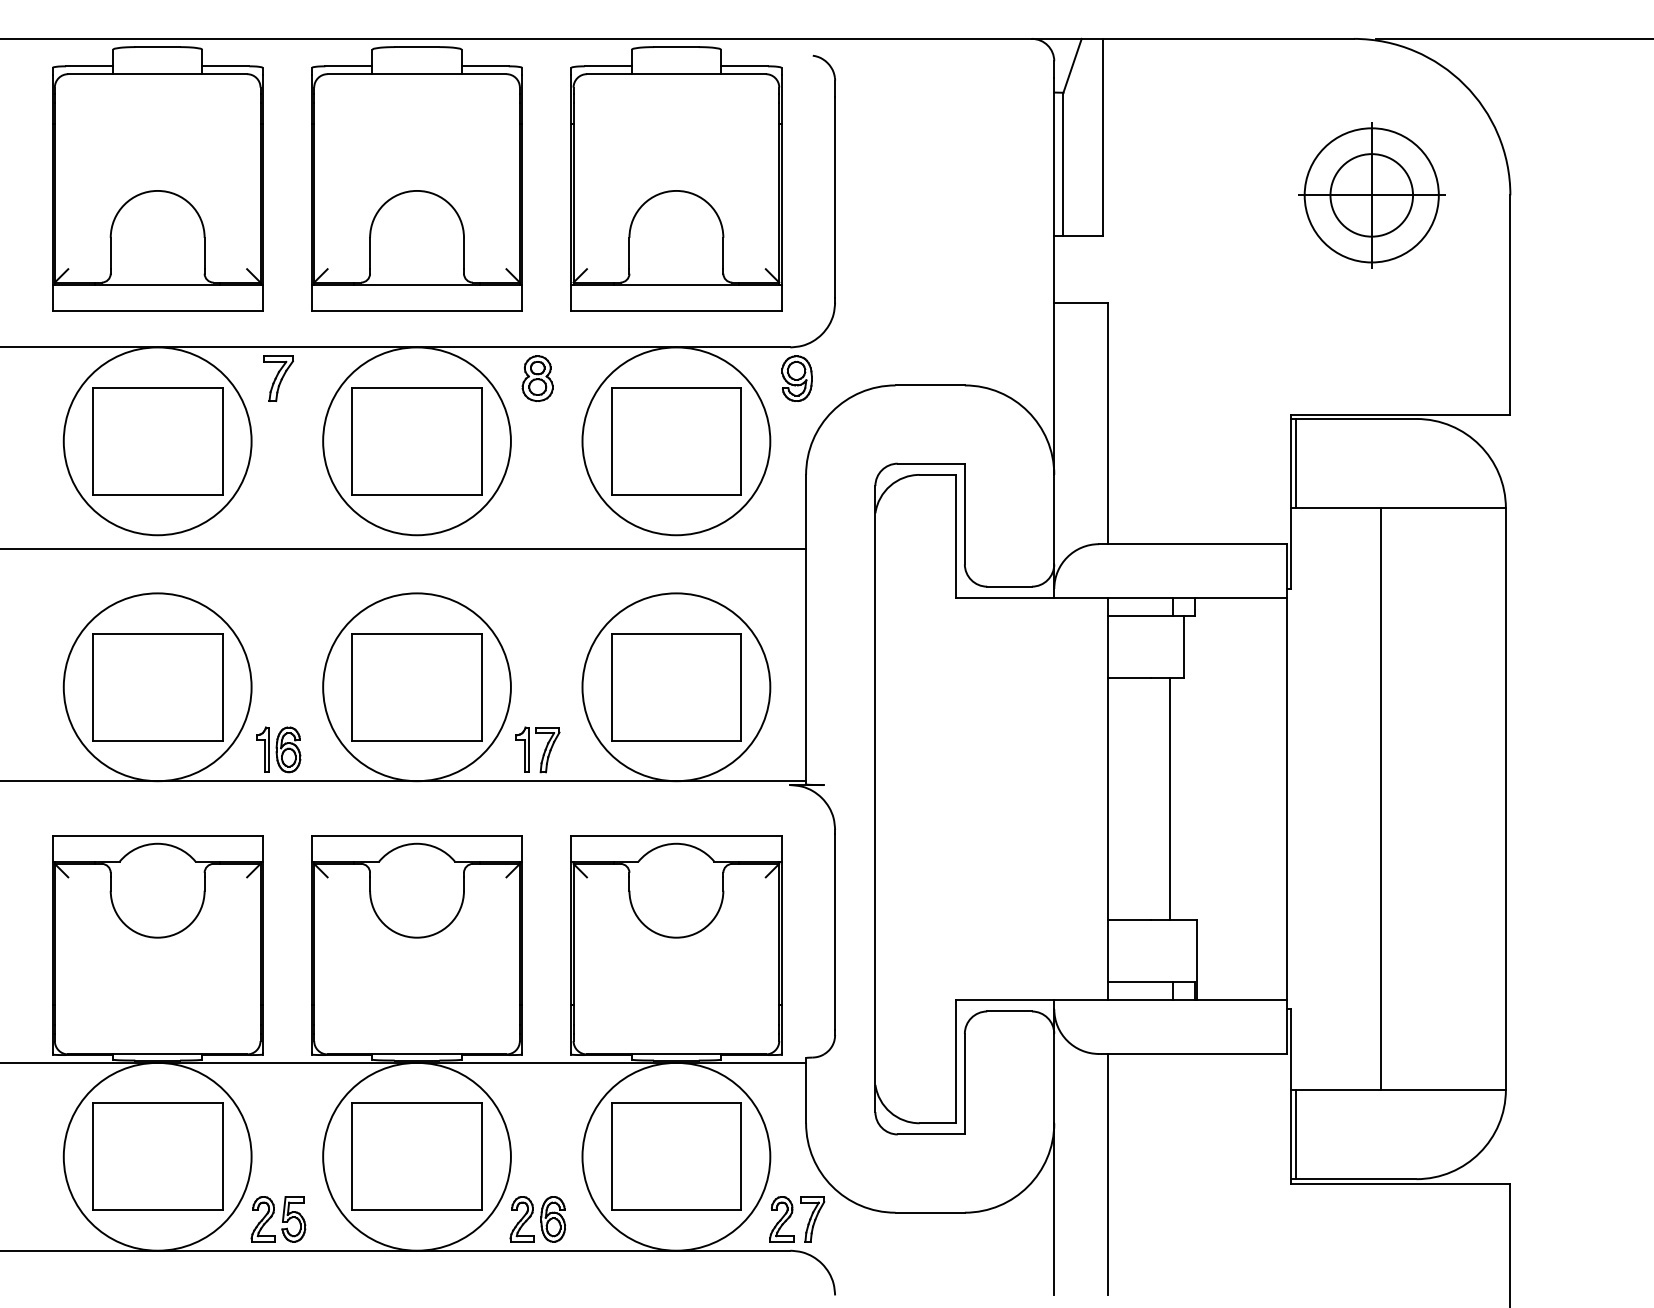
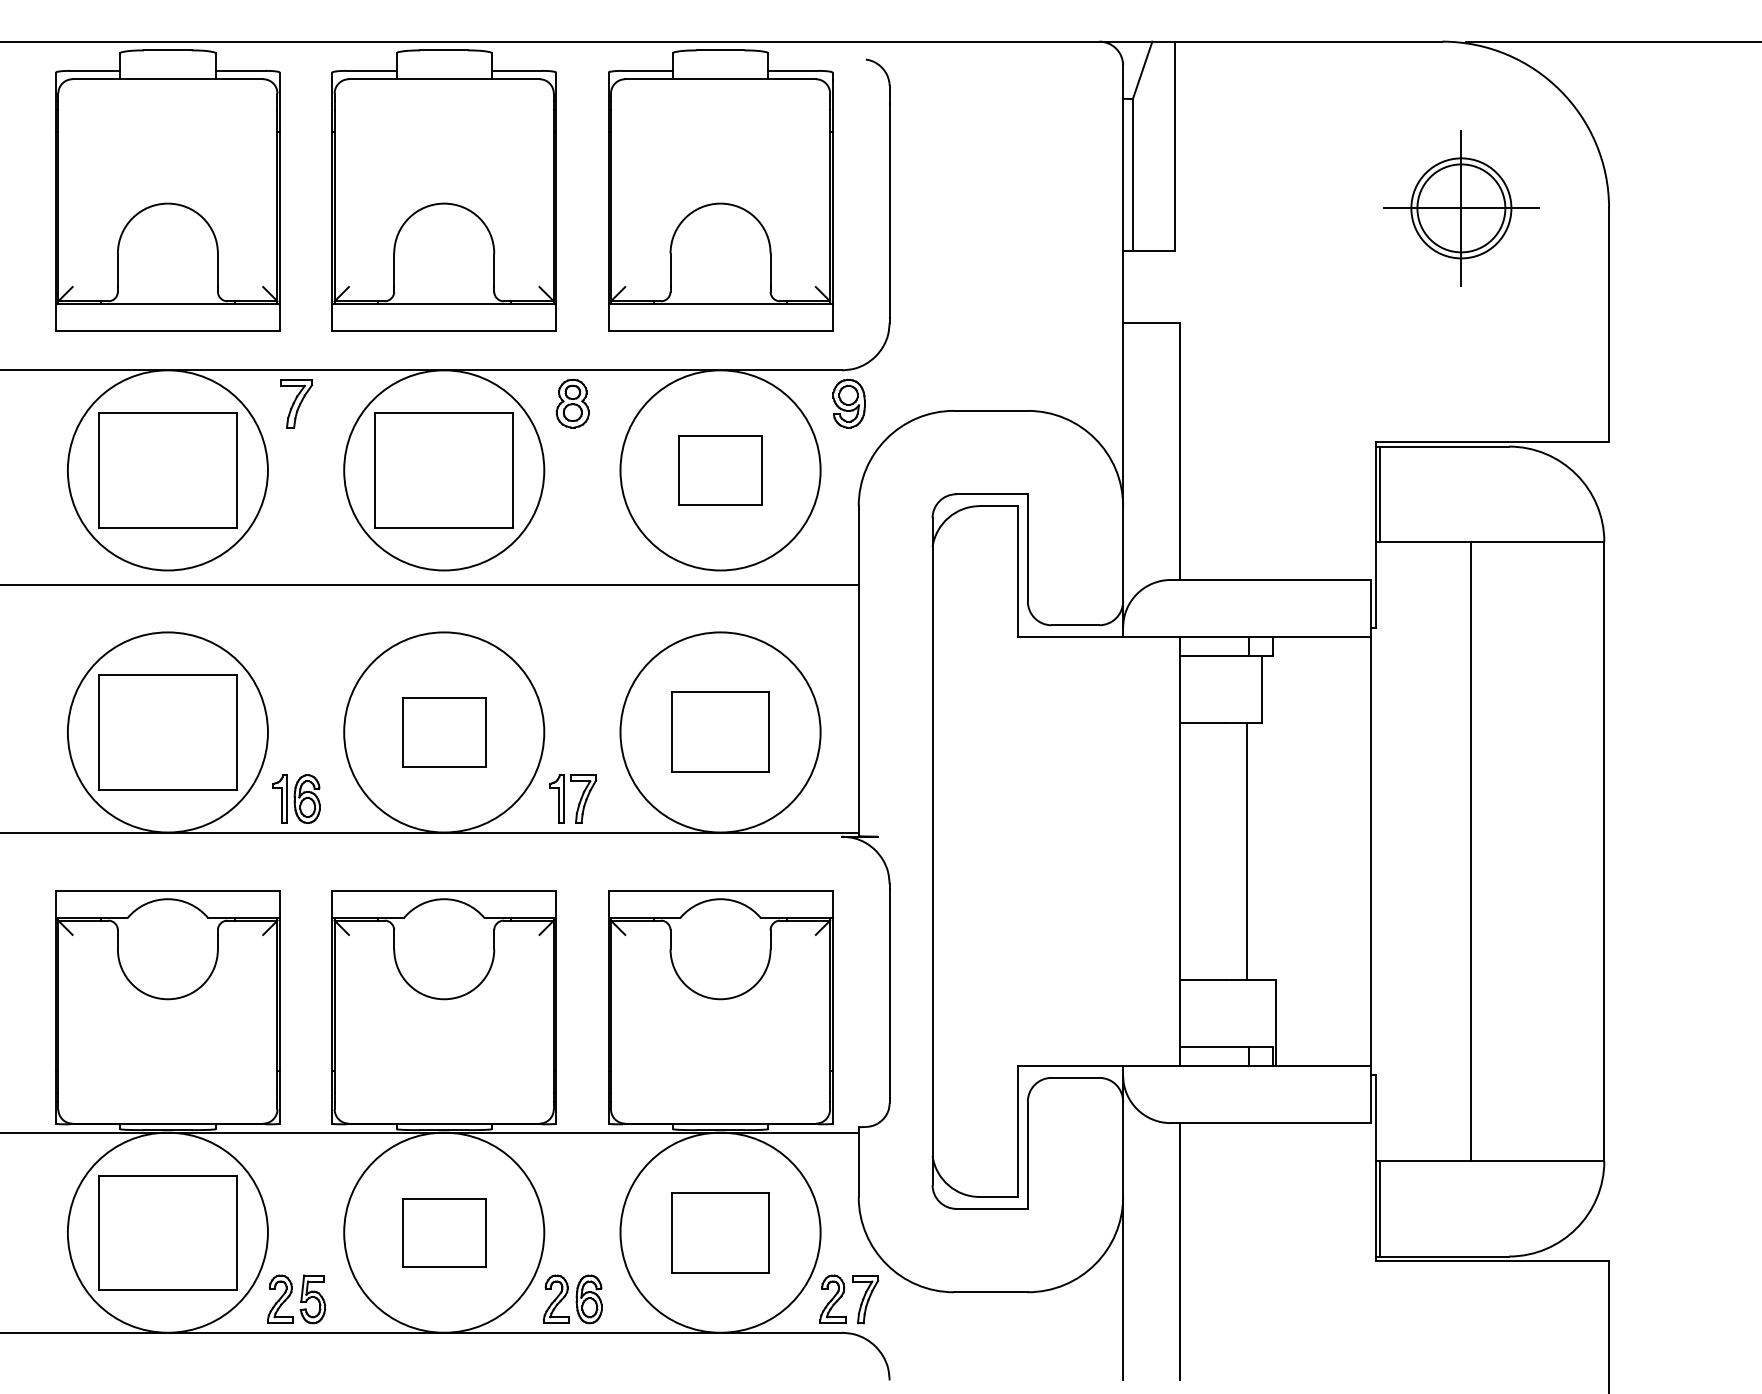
circle: (1370, 194) -> (1460, 207), size x0.7
part: (676, 441) -> (720, 470), size x0.6
part: (416, 687) -> (443, 732), size x0.6
part: (676, 687) -> (720, 732), size x0.7
part: (416, 1156) -> (443, 1232), size x0.6
part: (676, 1156) -> (720, 1232), size x0.7

